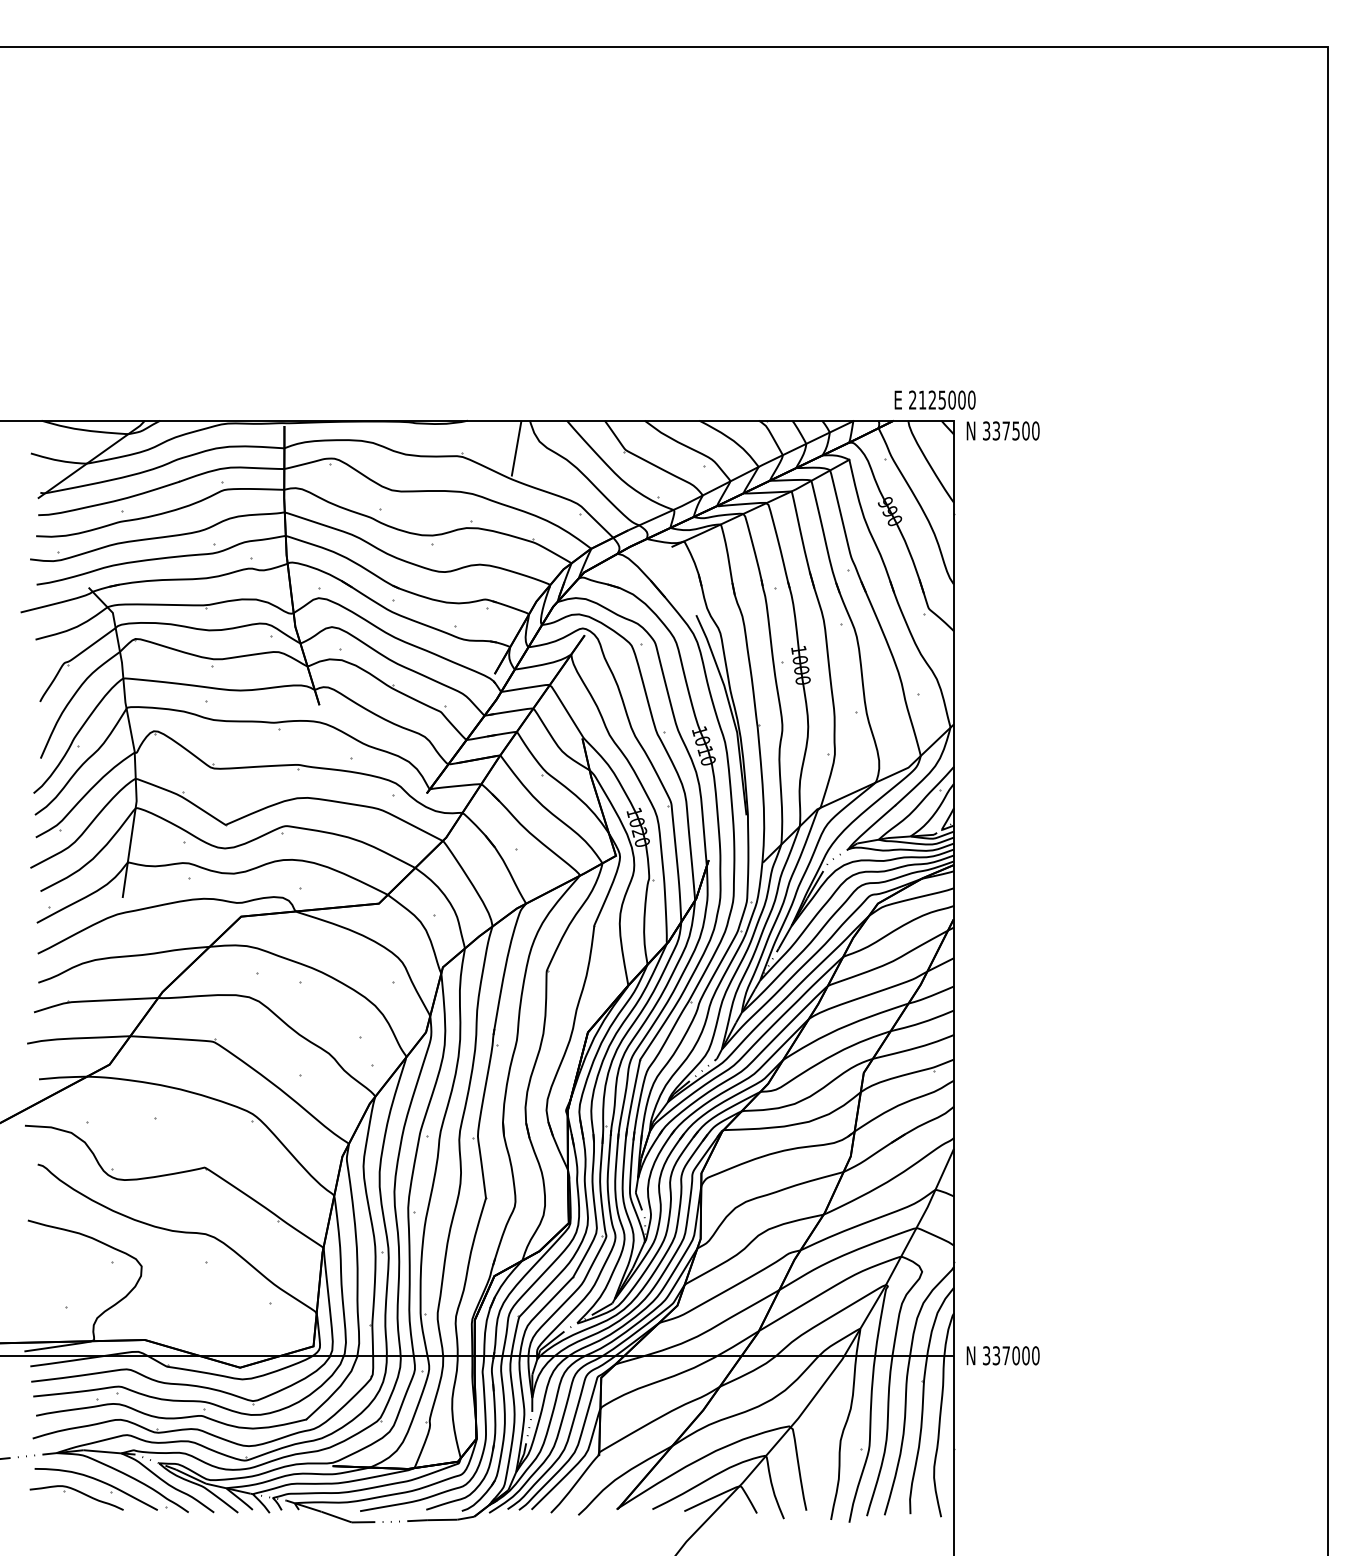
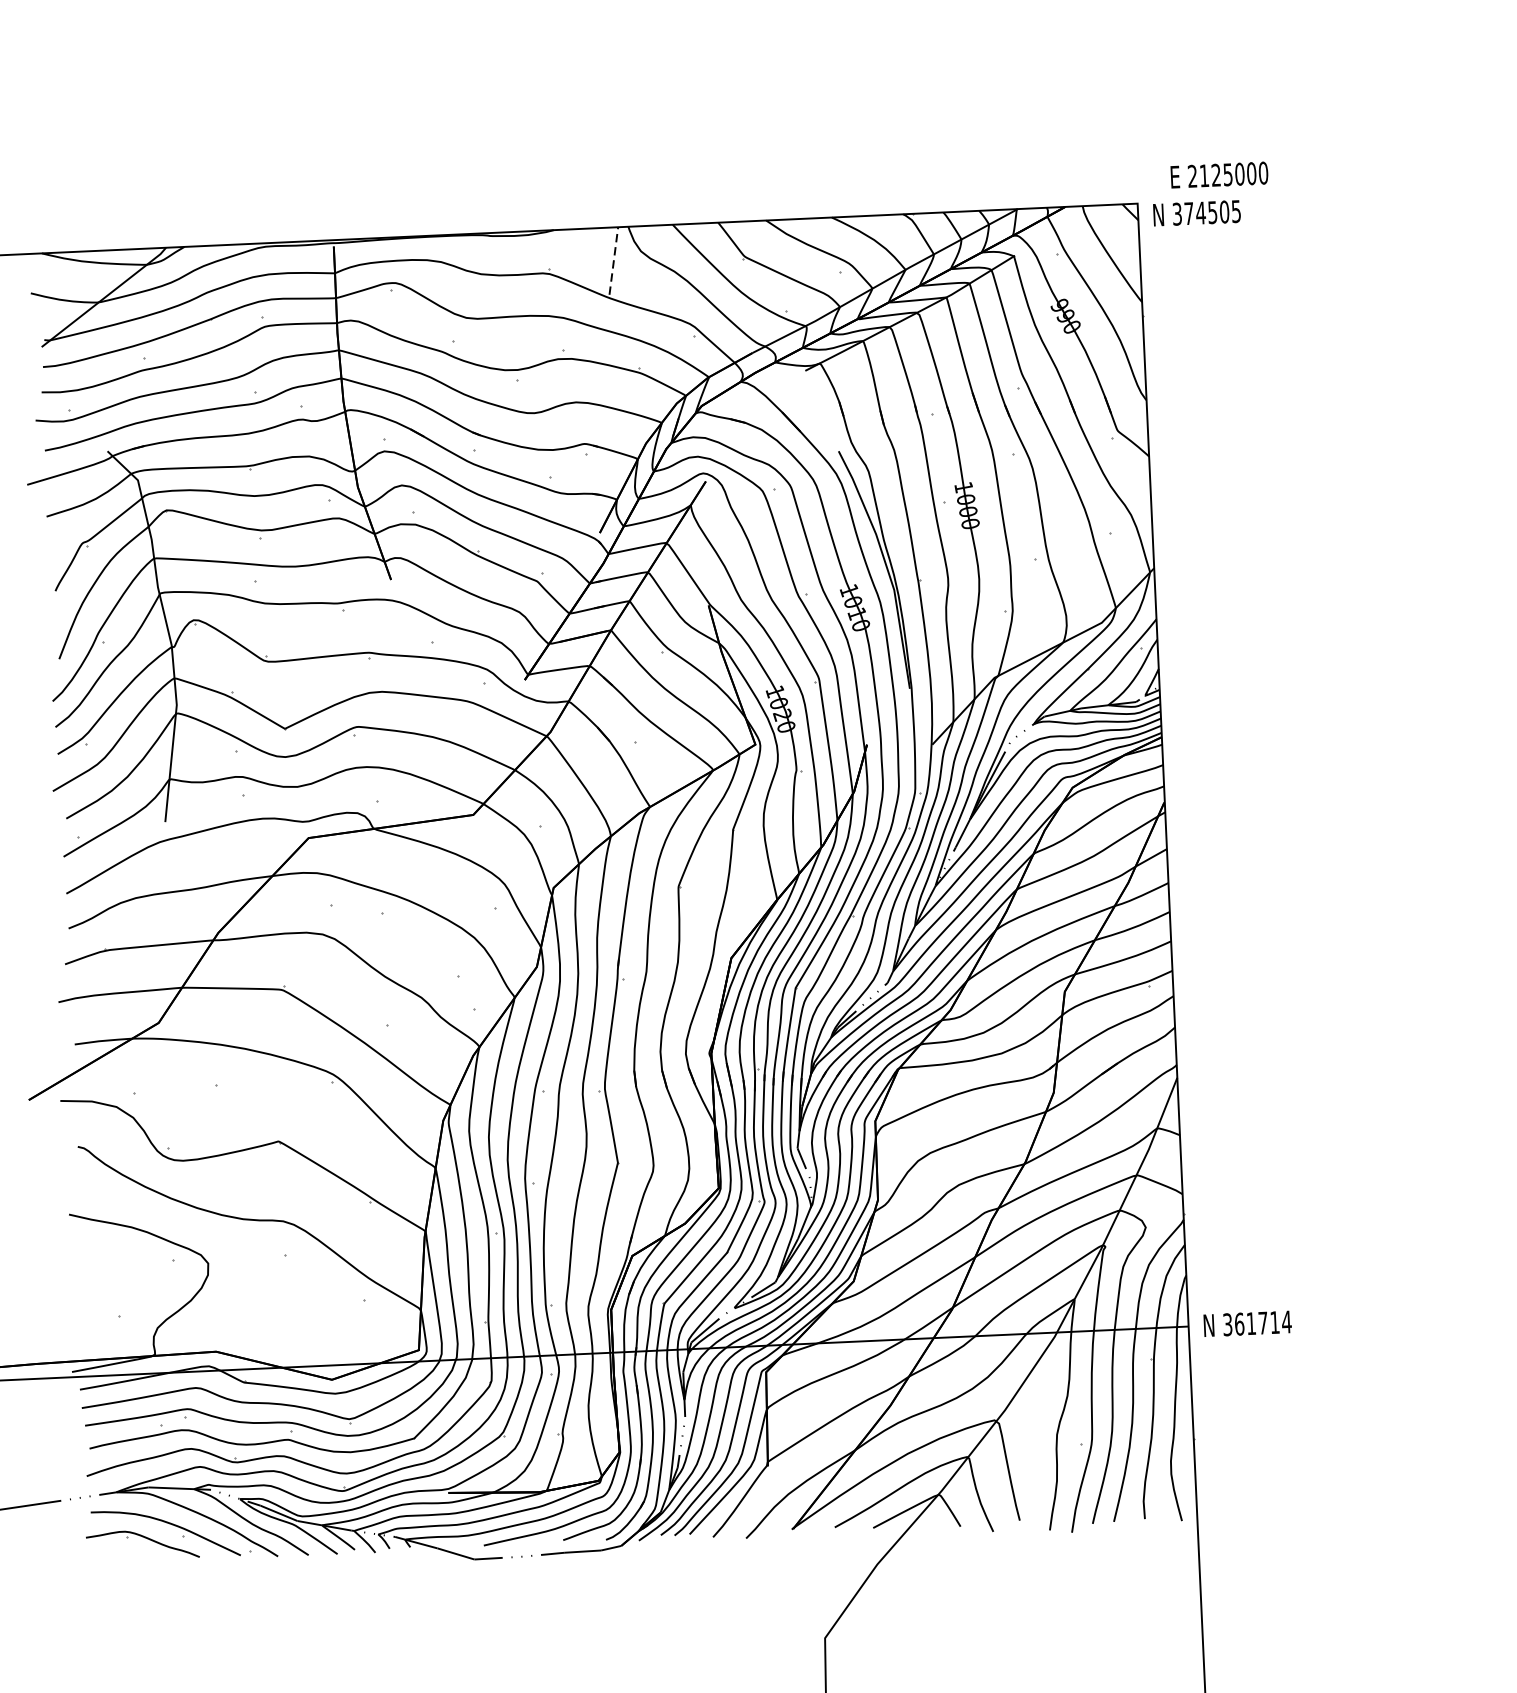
text: (934, 399) -> (1218, 174), moved
text: (1015, 430) -> (1211, 212), 337500 -> 374505
line: (516, 448) -> (613, 260), solid -> dashed
text: (1015, 1355) -> (1262, 1322), 337000 -> 361714

